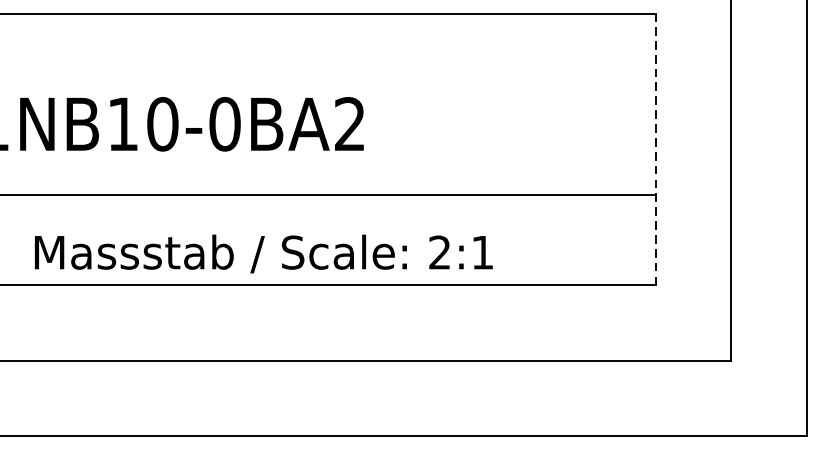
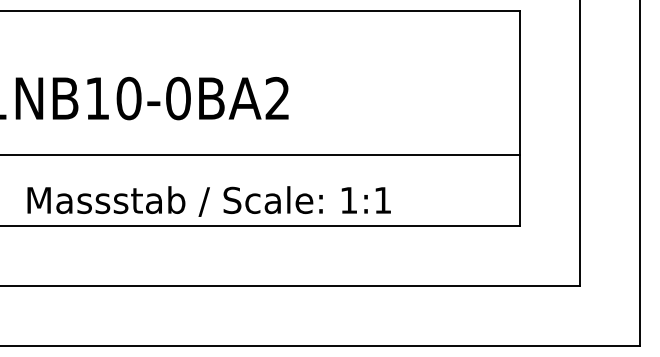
line: (656, 149) -> (520, 118), dashed -> solid
text: (439, 251) -> (348, 199), 2:1 -> 1:1

